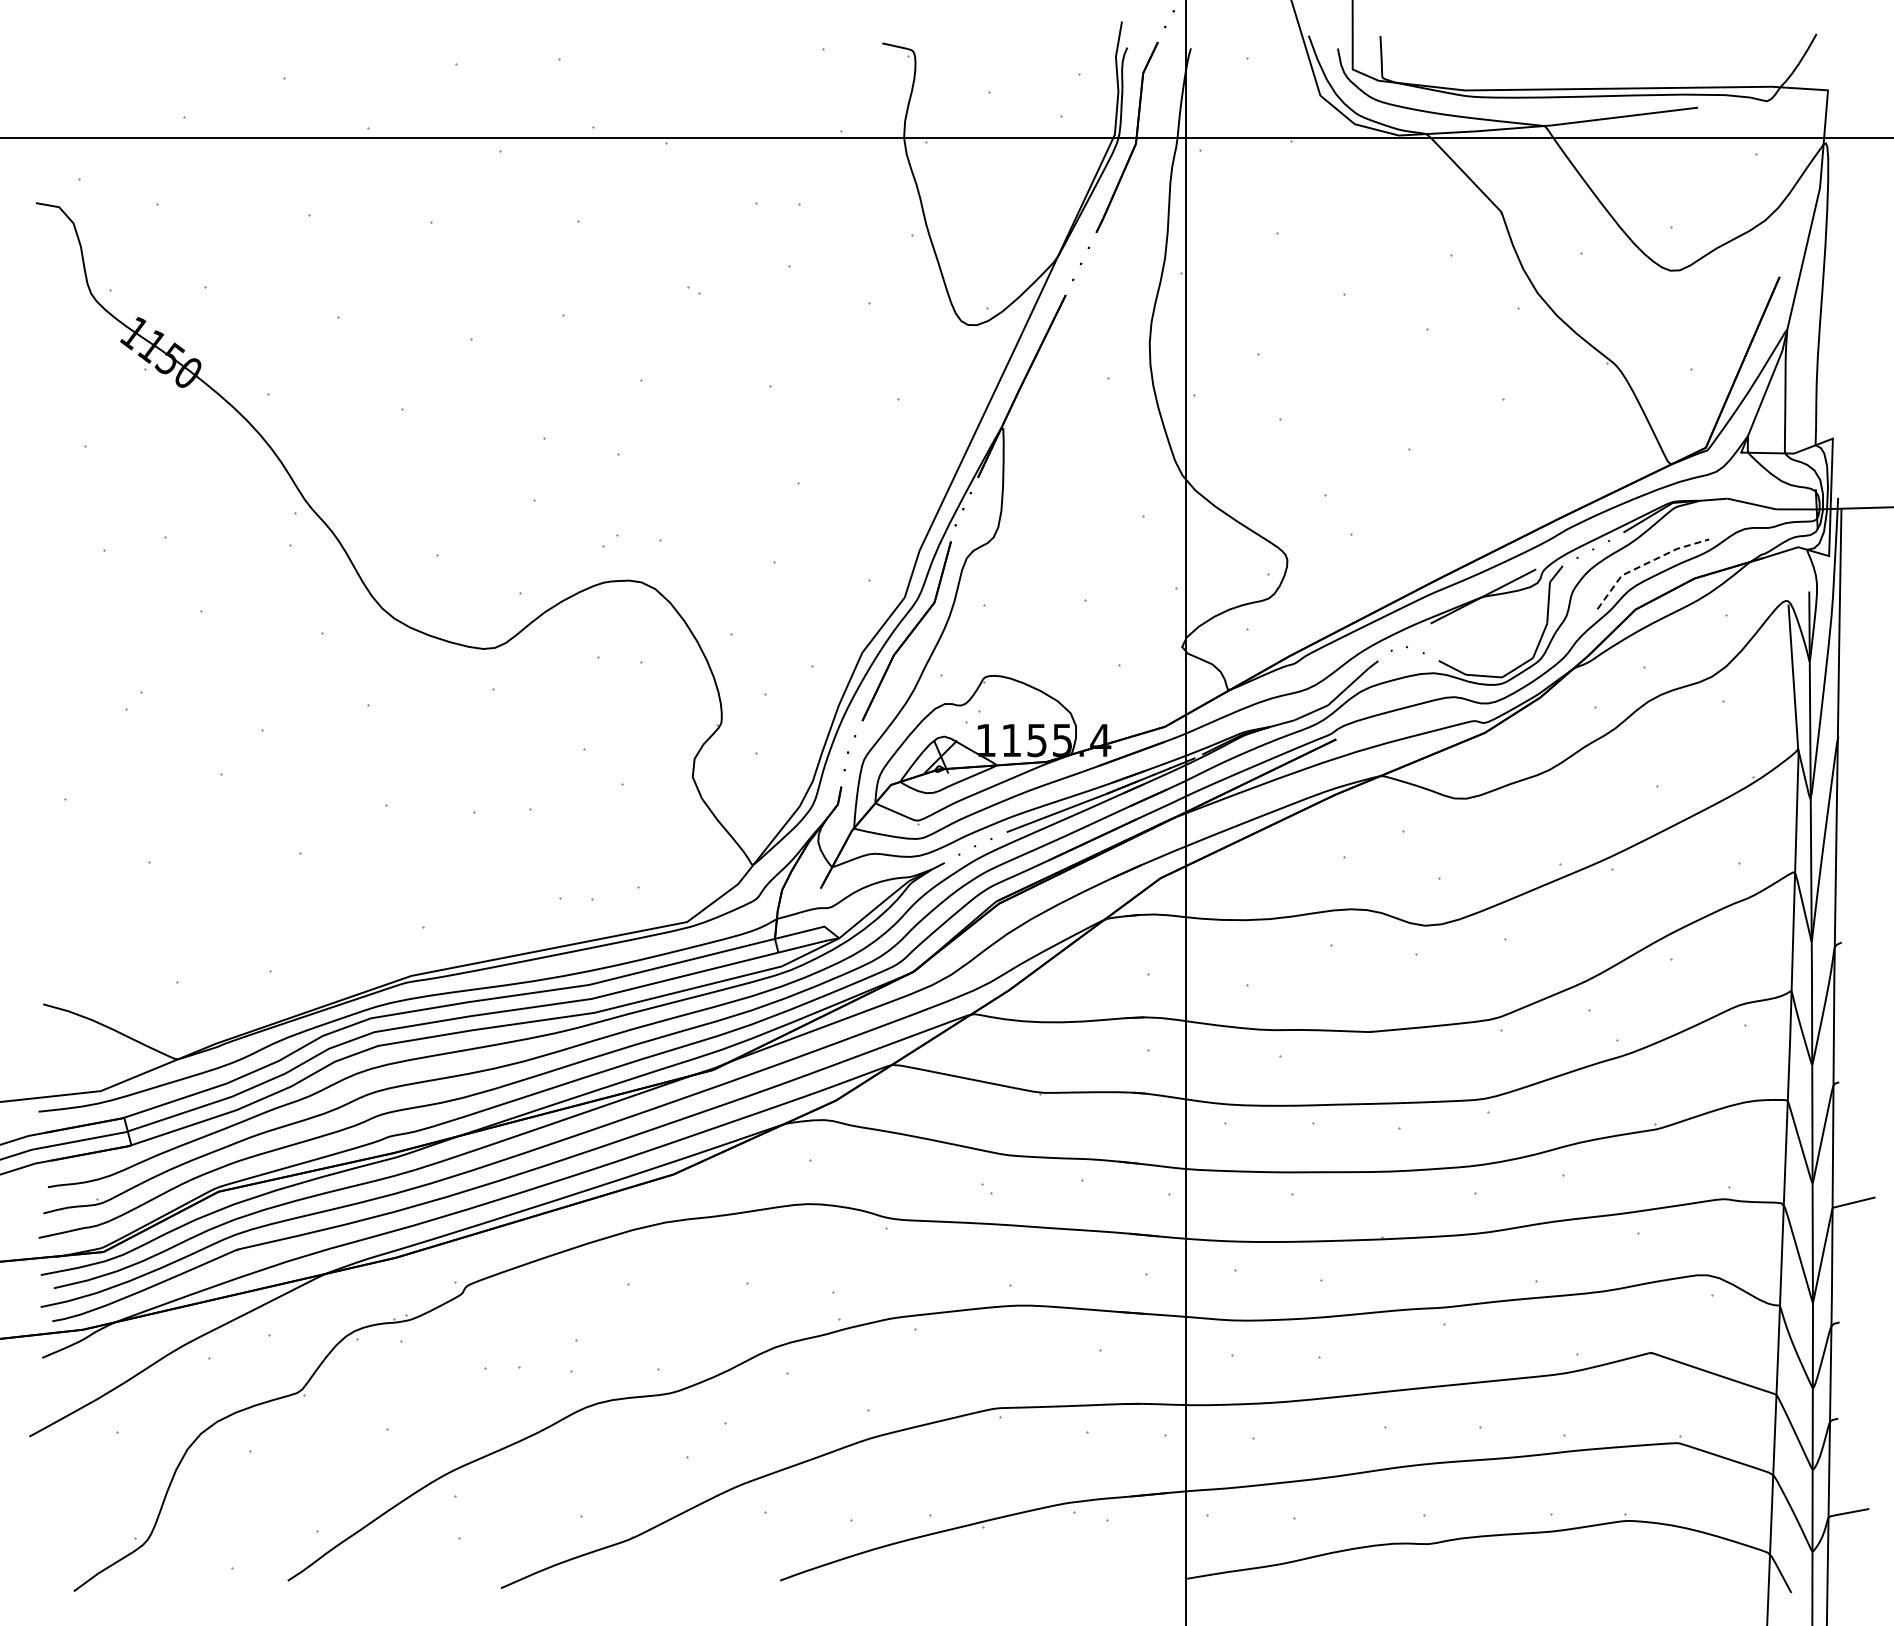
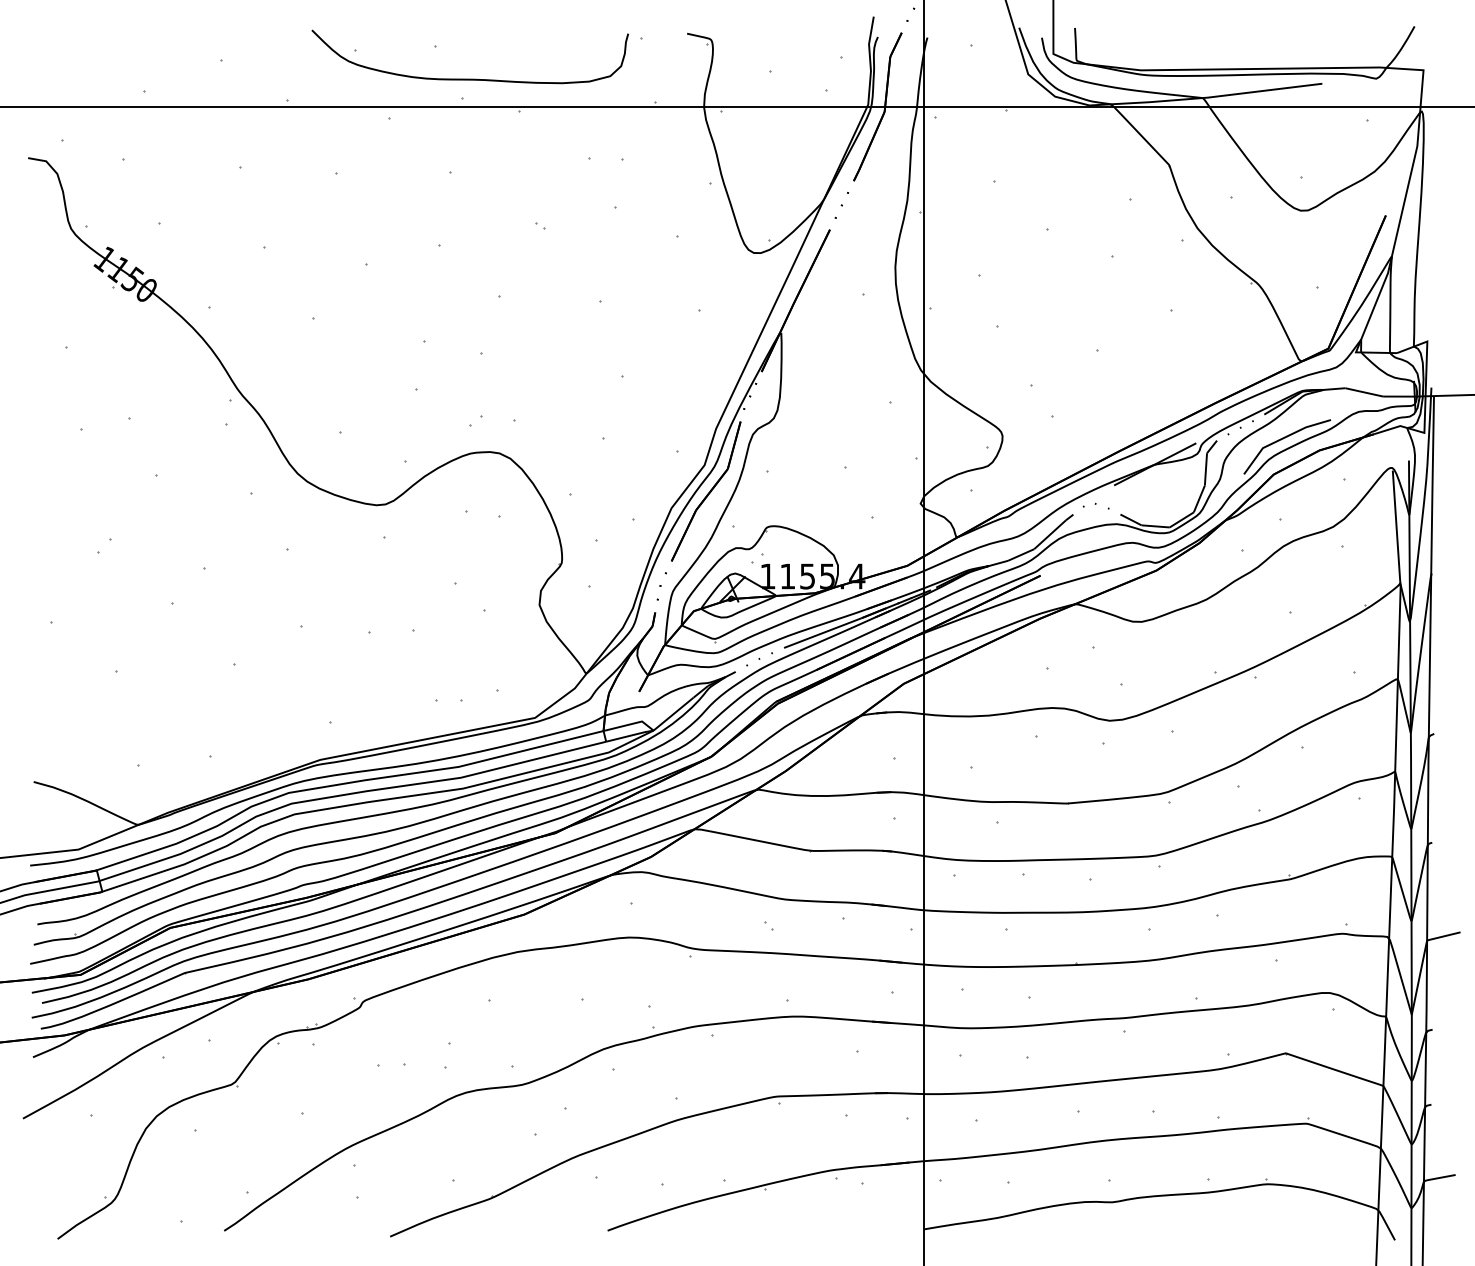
curve: (603, 101) -> (470, 78), added
line: (1645, 563) -> (1281, 438), dashed -> solid

